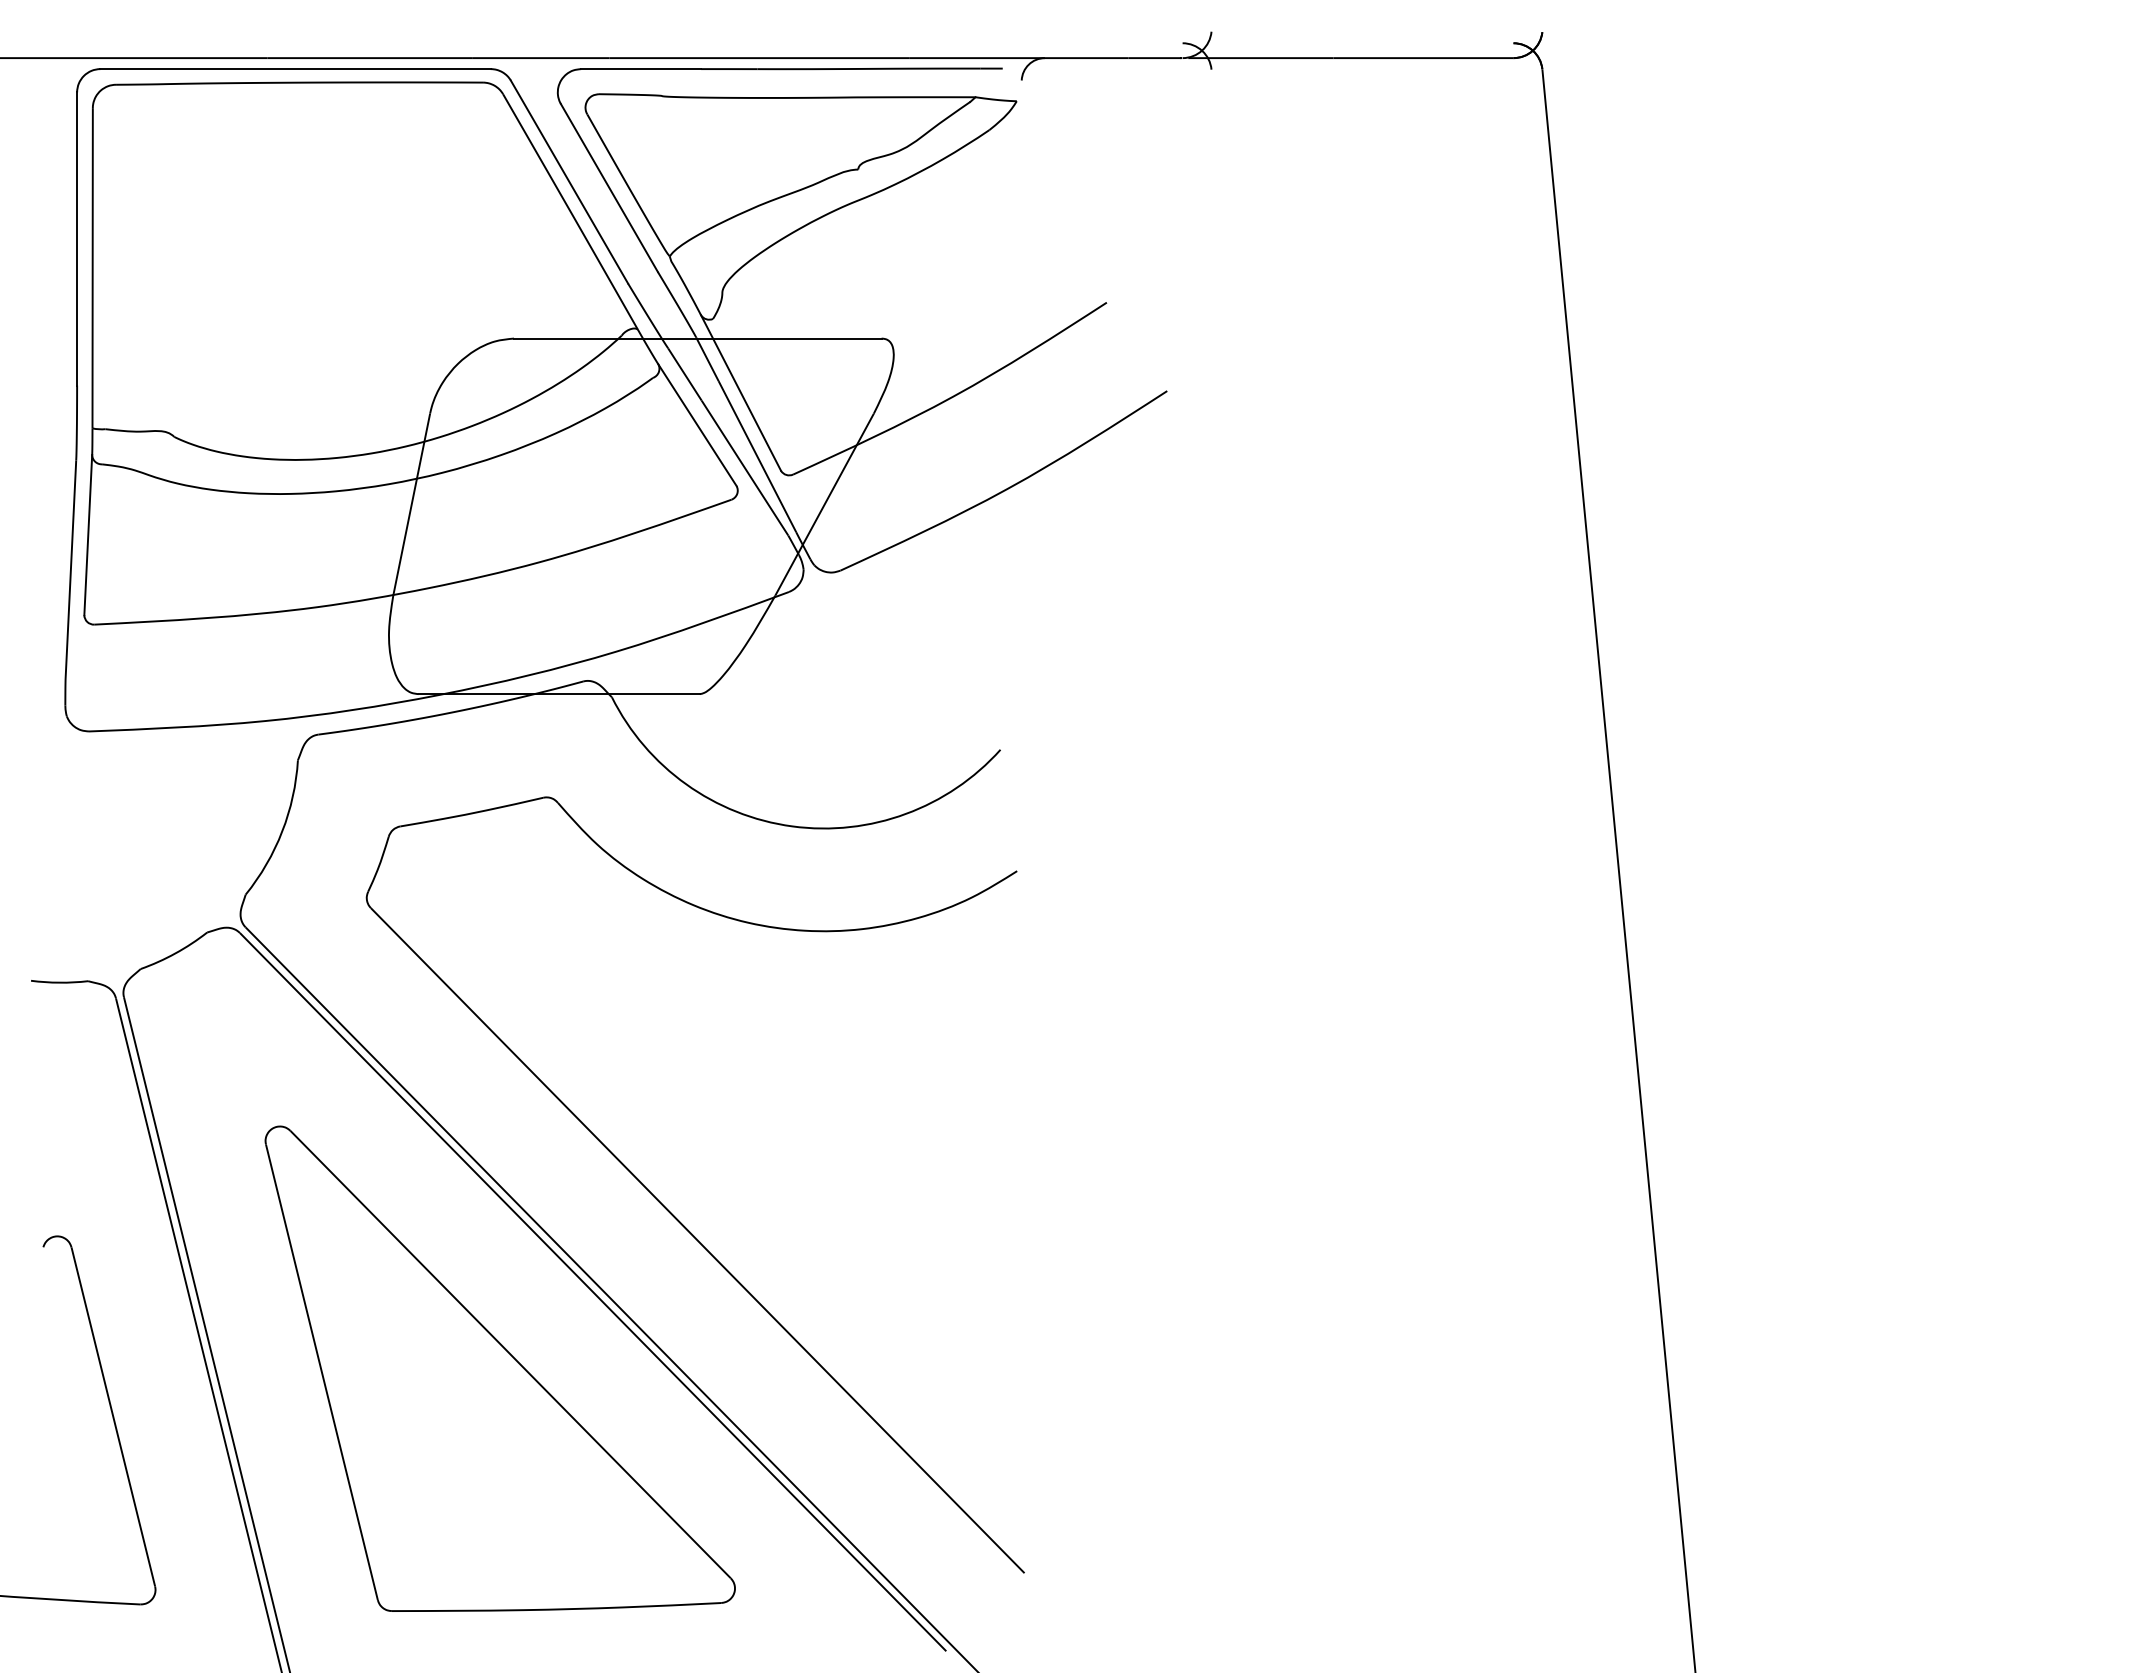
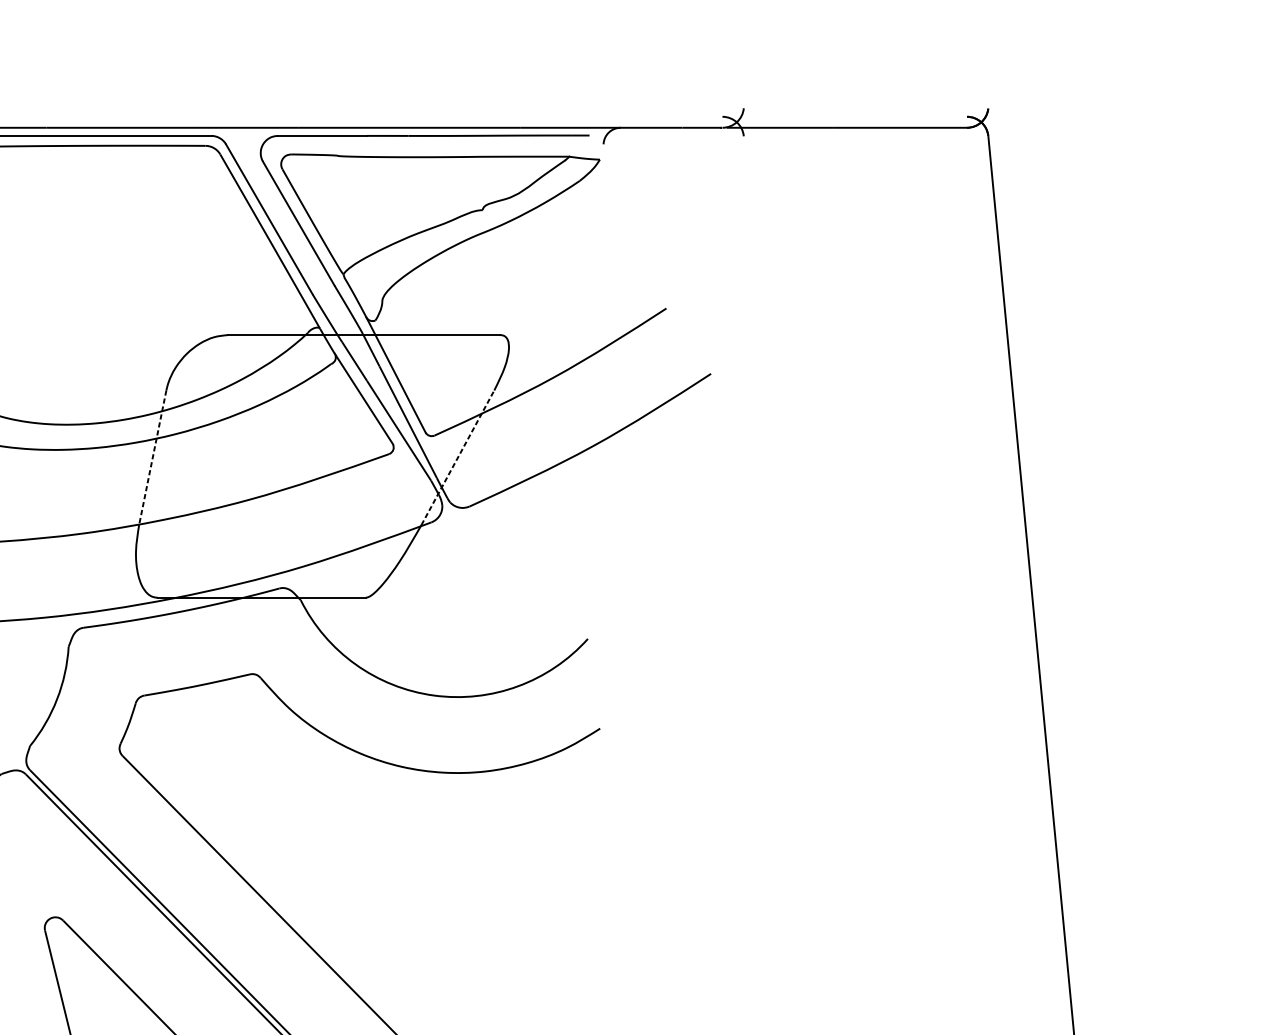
line: (824, 504) -> (457, 457), solid -> dashed
line: (411, 505) -> (152, 458), solid -> dashed

